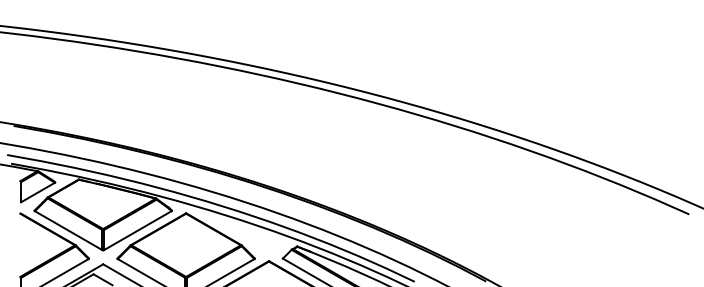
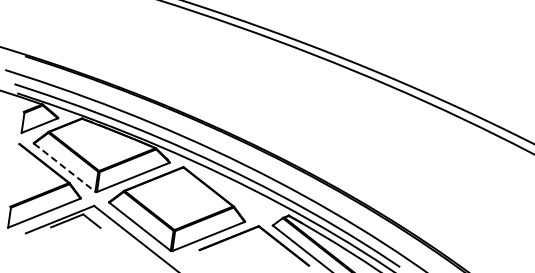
line: (68, 230) -> (64, 167), solid -> dashed

